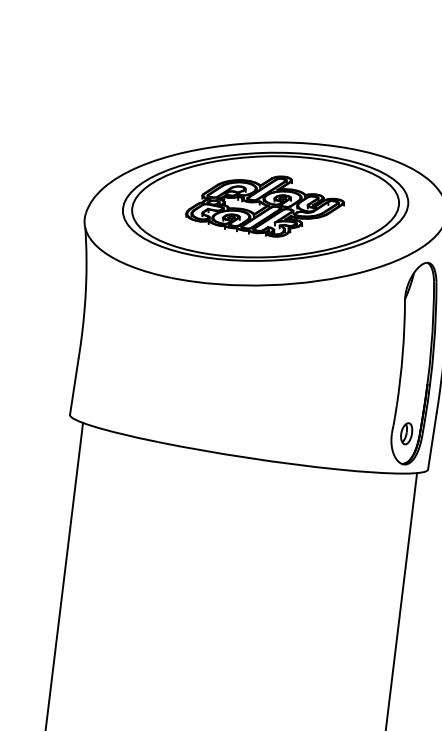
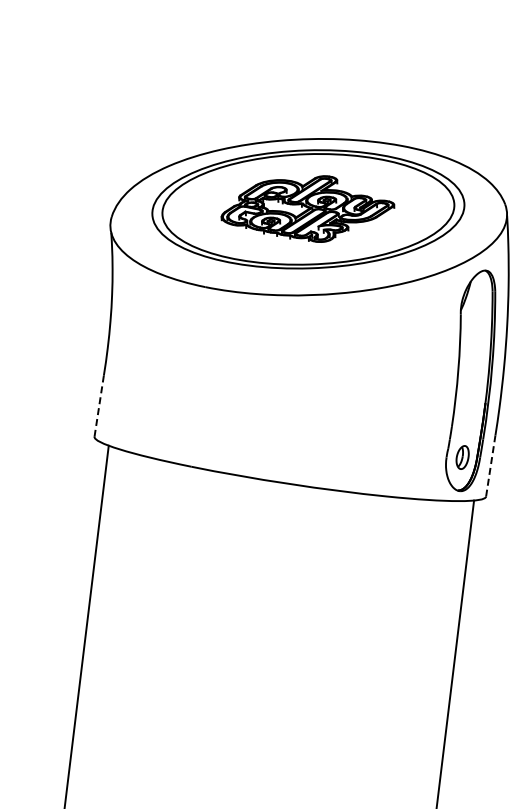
line: (74, 387) -> (99, 406), solid -> dashed
line: (432, 441) -> (490, 466), solid -> dashed

